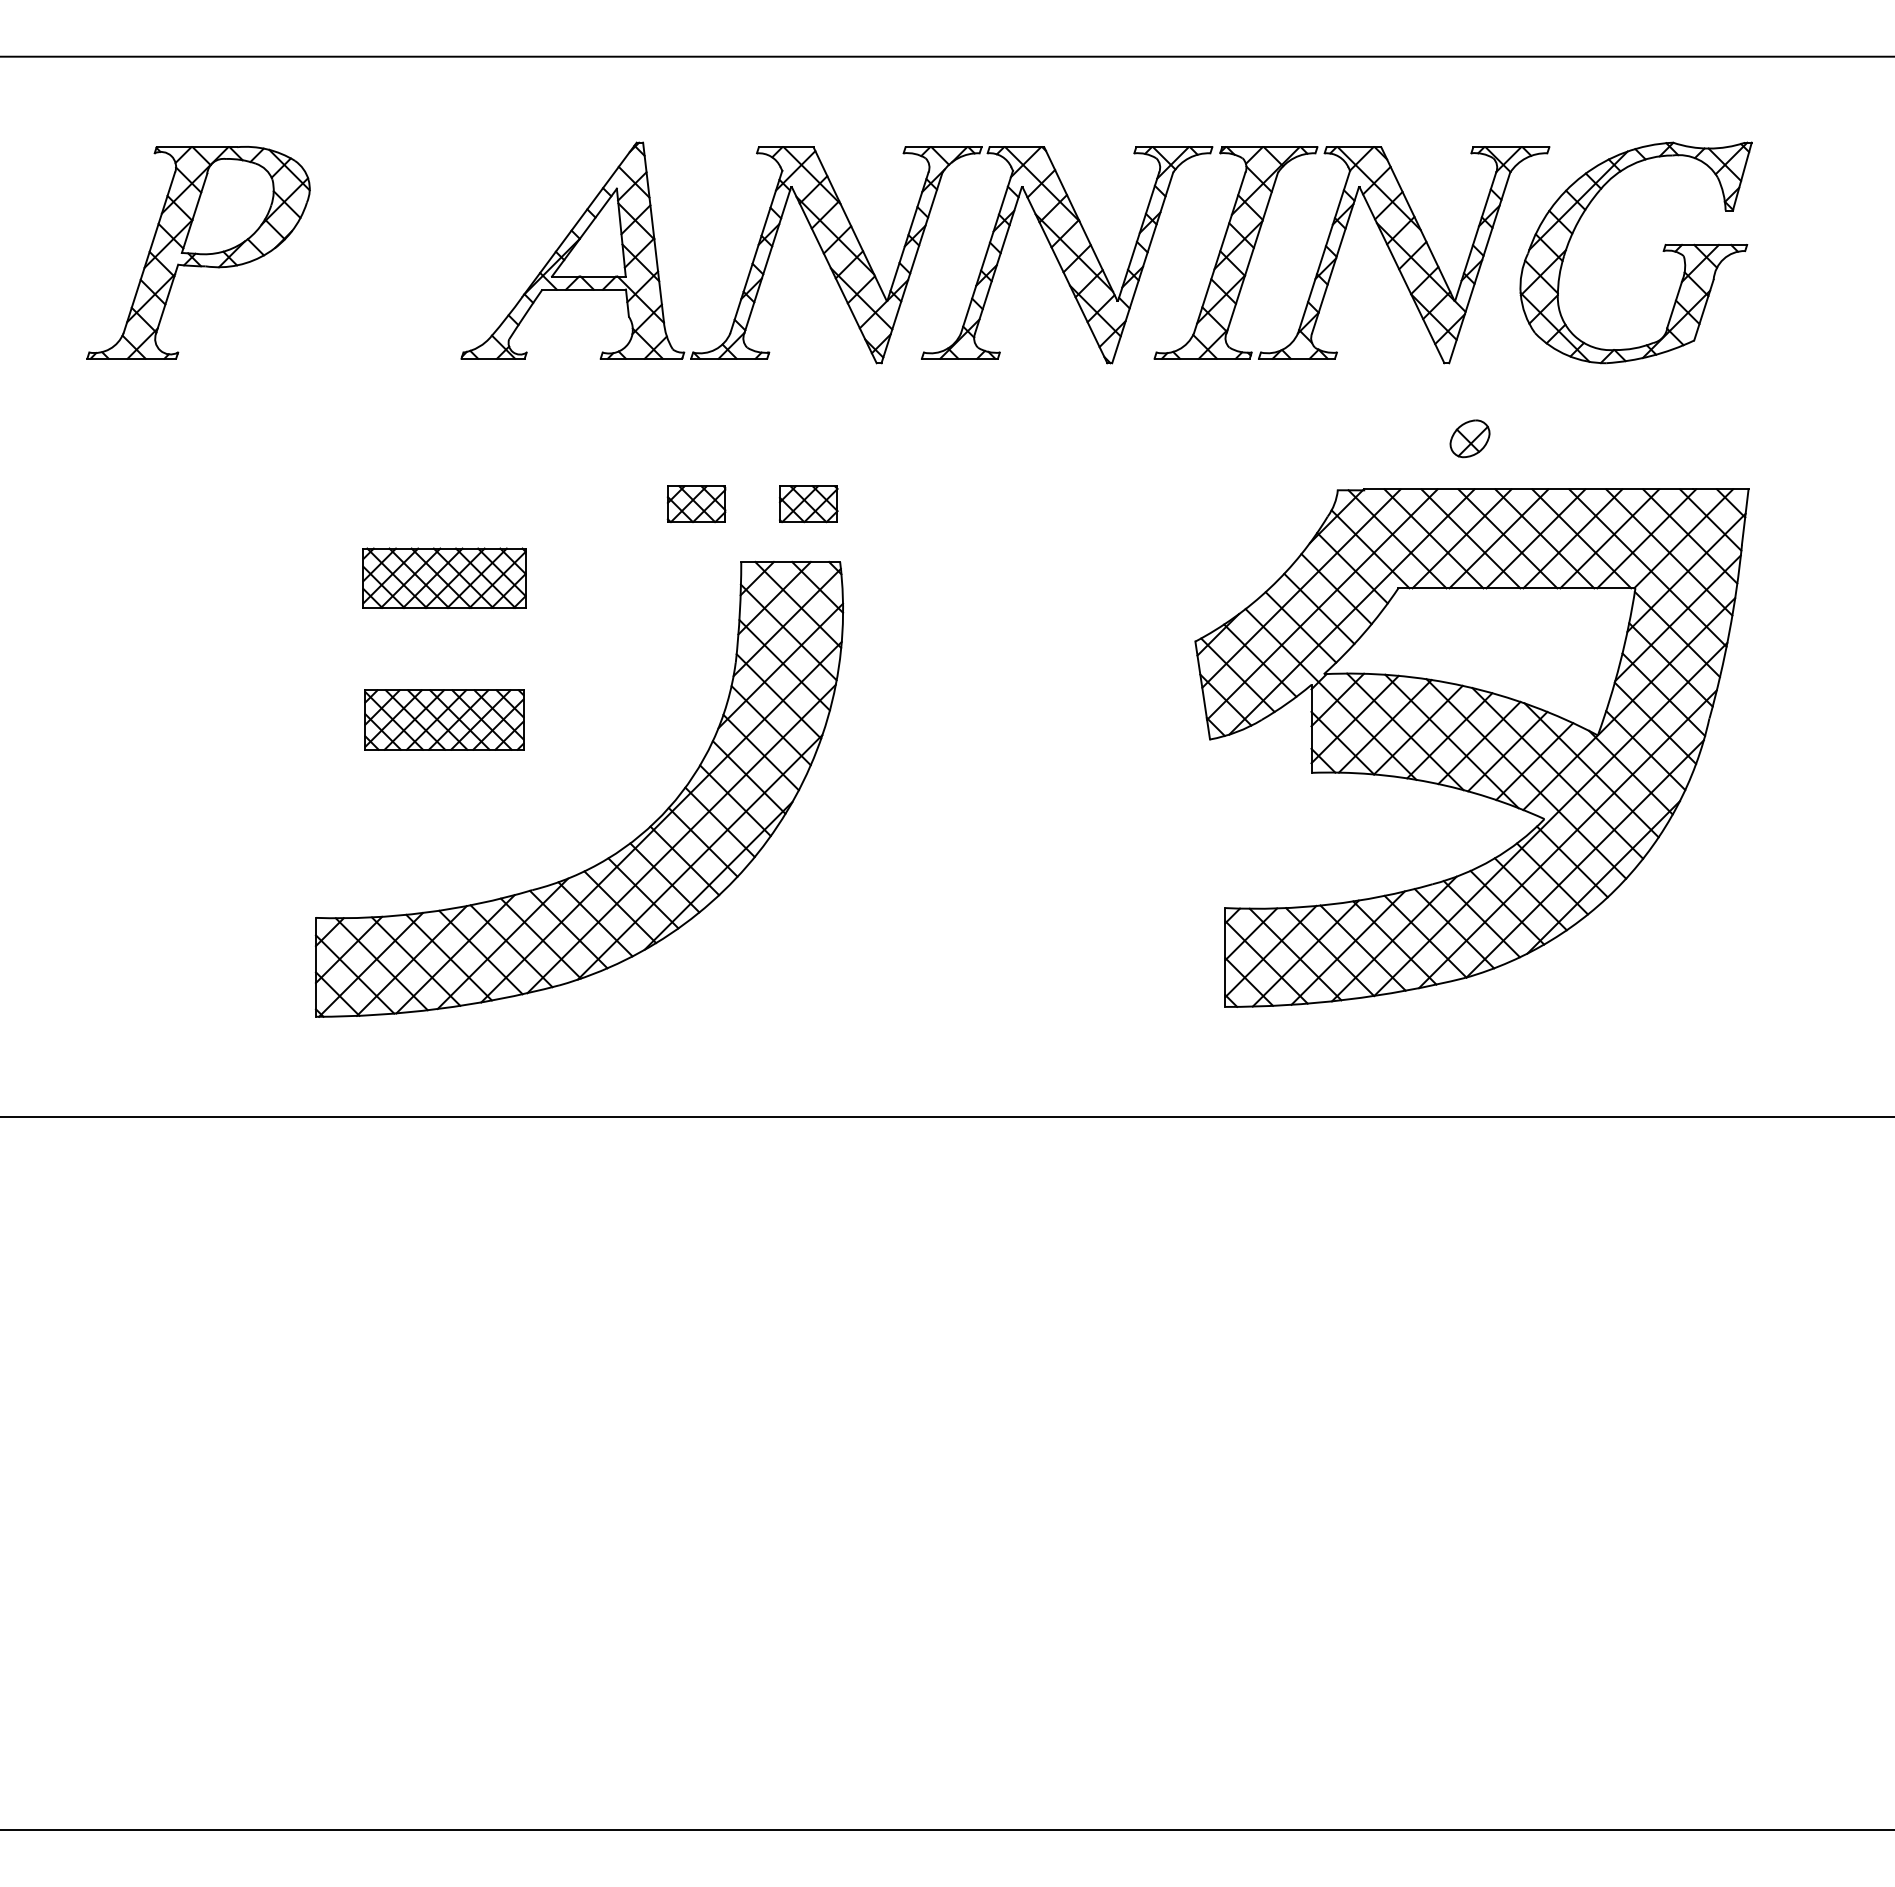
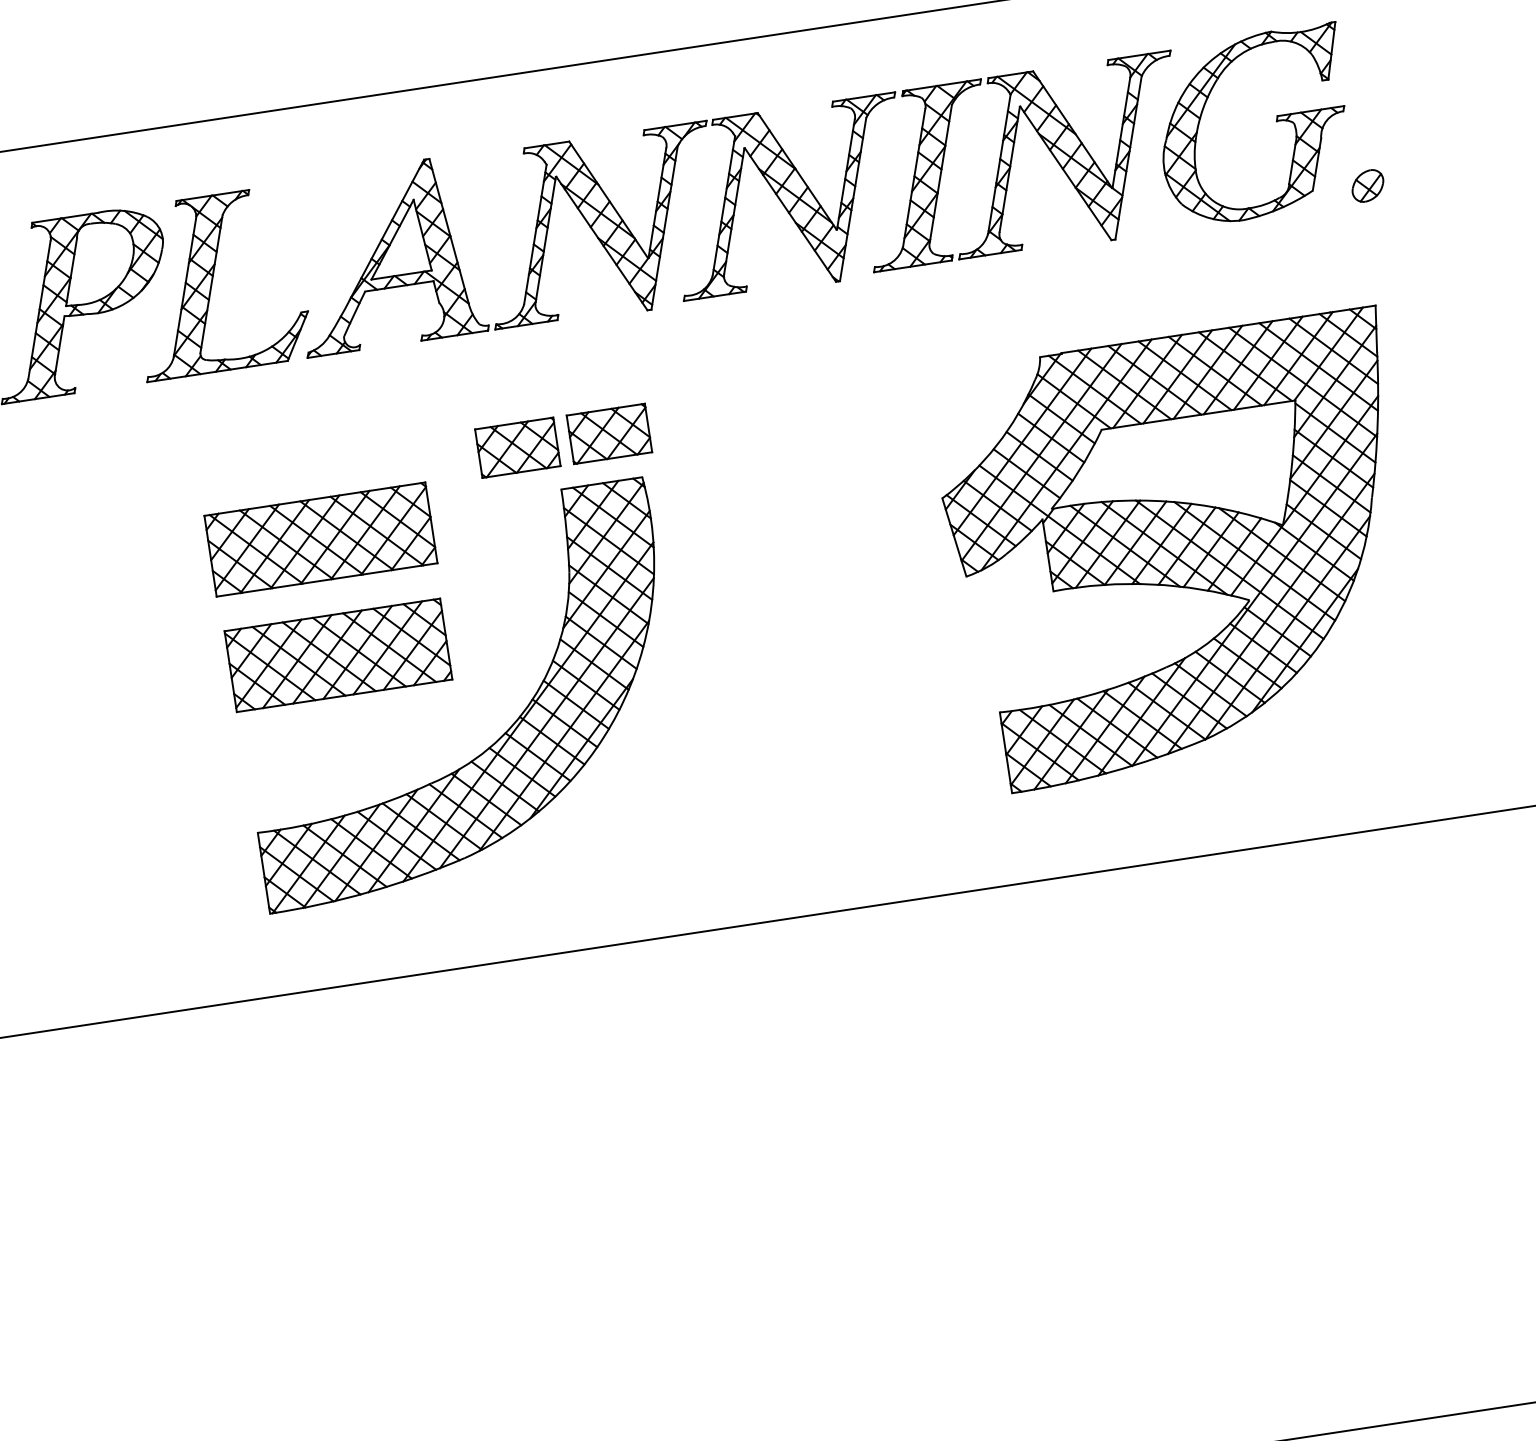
part: (361, 251) -> (212, 282), added
part: (1469, 438) -> (1367, 185), moved
part: (696, 503) -> (517, 447), size x1.67
part: (808, 503) -> (609, 433), size x1.67
part: (444, 577) -> (320, 538), size x1.67
part: (444, 719) -> (338, 654), size x1.67

